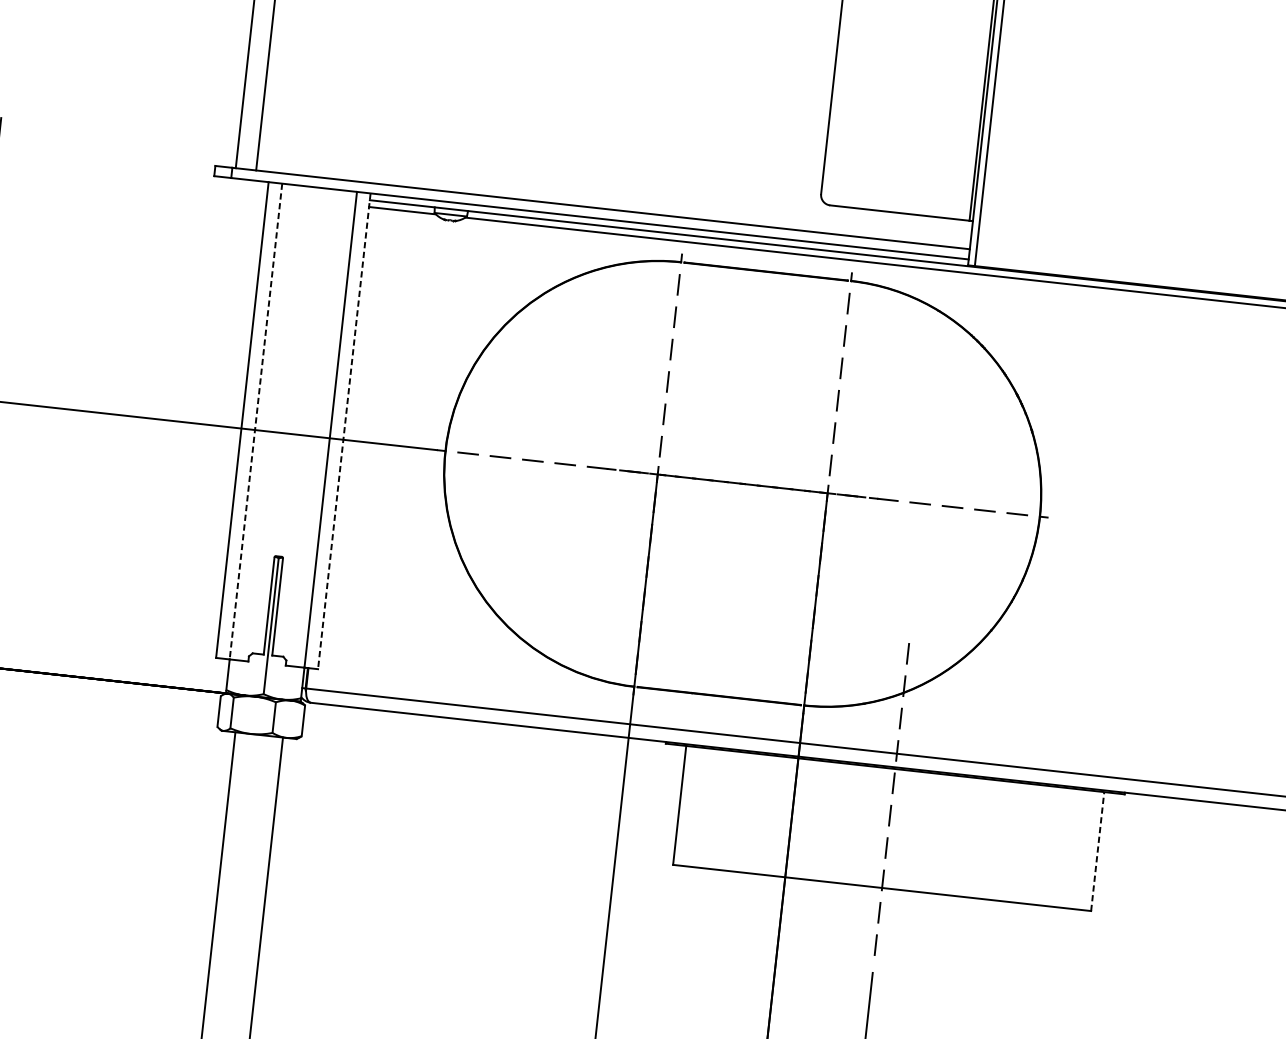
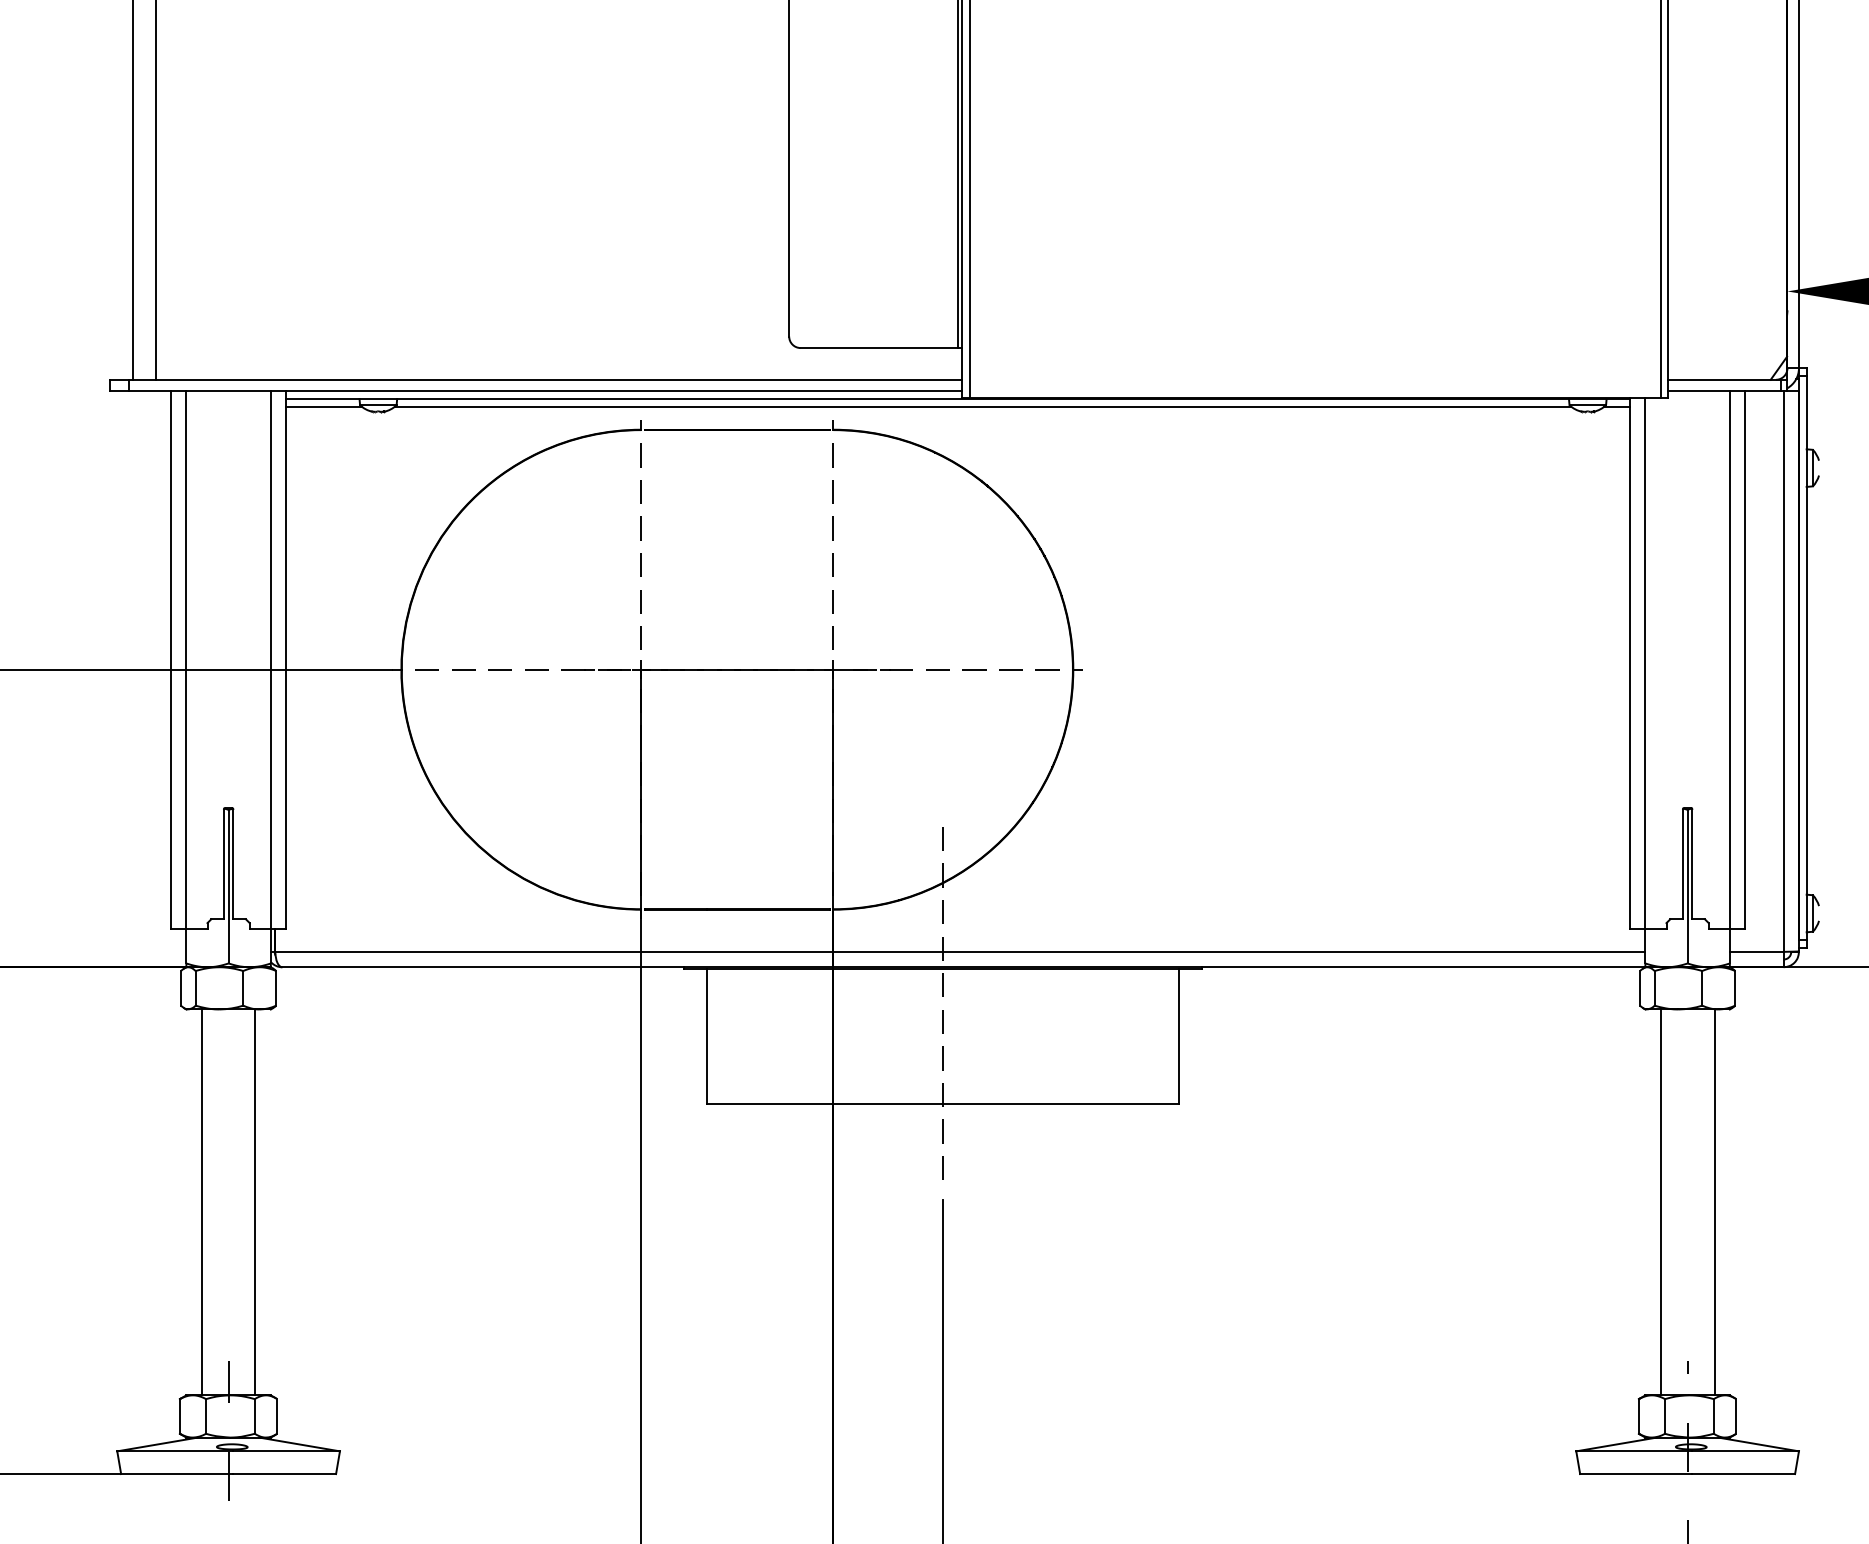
line: (256, 421) -> (186, 660), dashed -> solid
line: (344, 431) -> (286, 660), dashed -> solid
line: (1097, 850) -> (1178, 1035), dashed -> solid

